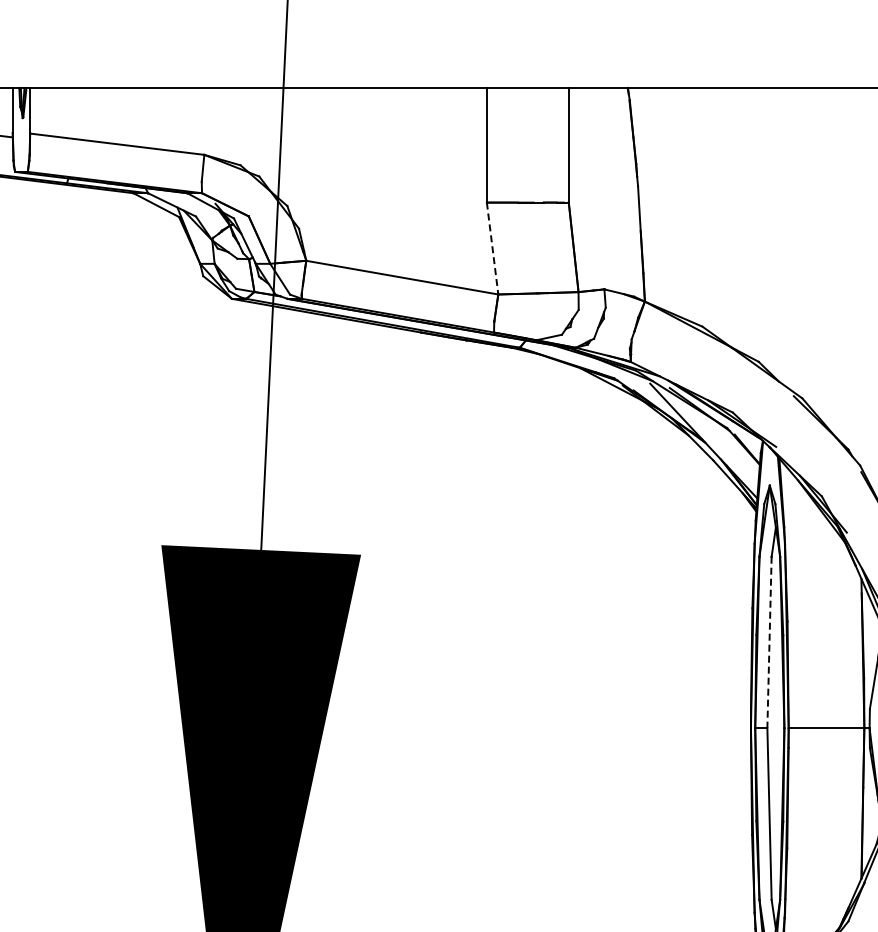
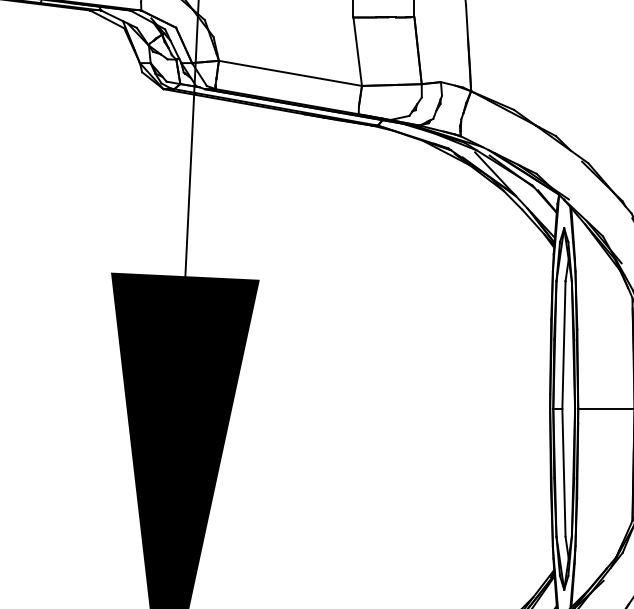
line: (492, 249) -> (357, 52), dashed -> solid
line: (769, 642) -> (563, 345), dashed -> solid

